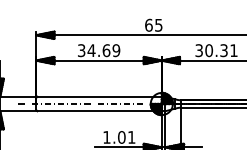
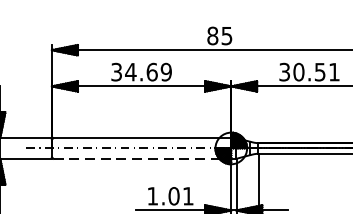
text: (148, 24) -> (212, 34), 65 -> 85
text: (223, 50) -> (319, 71), 30.31 -> 30.51
line: (100, 111) -> (143, 159), solid -> dashed

